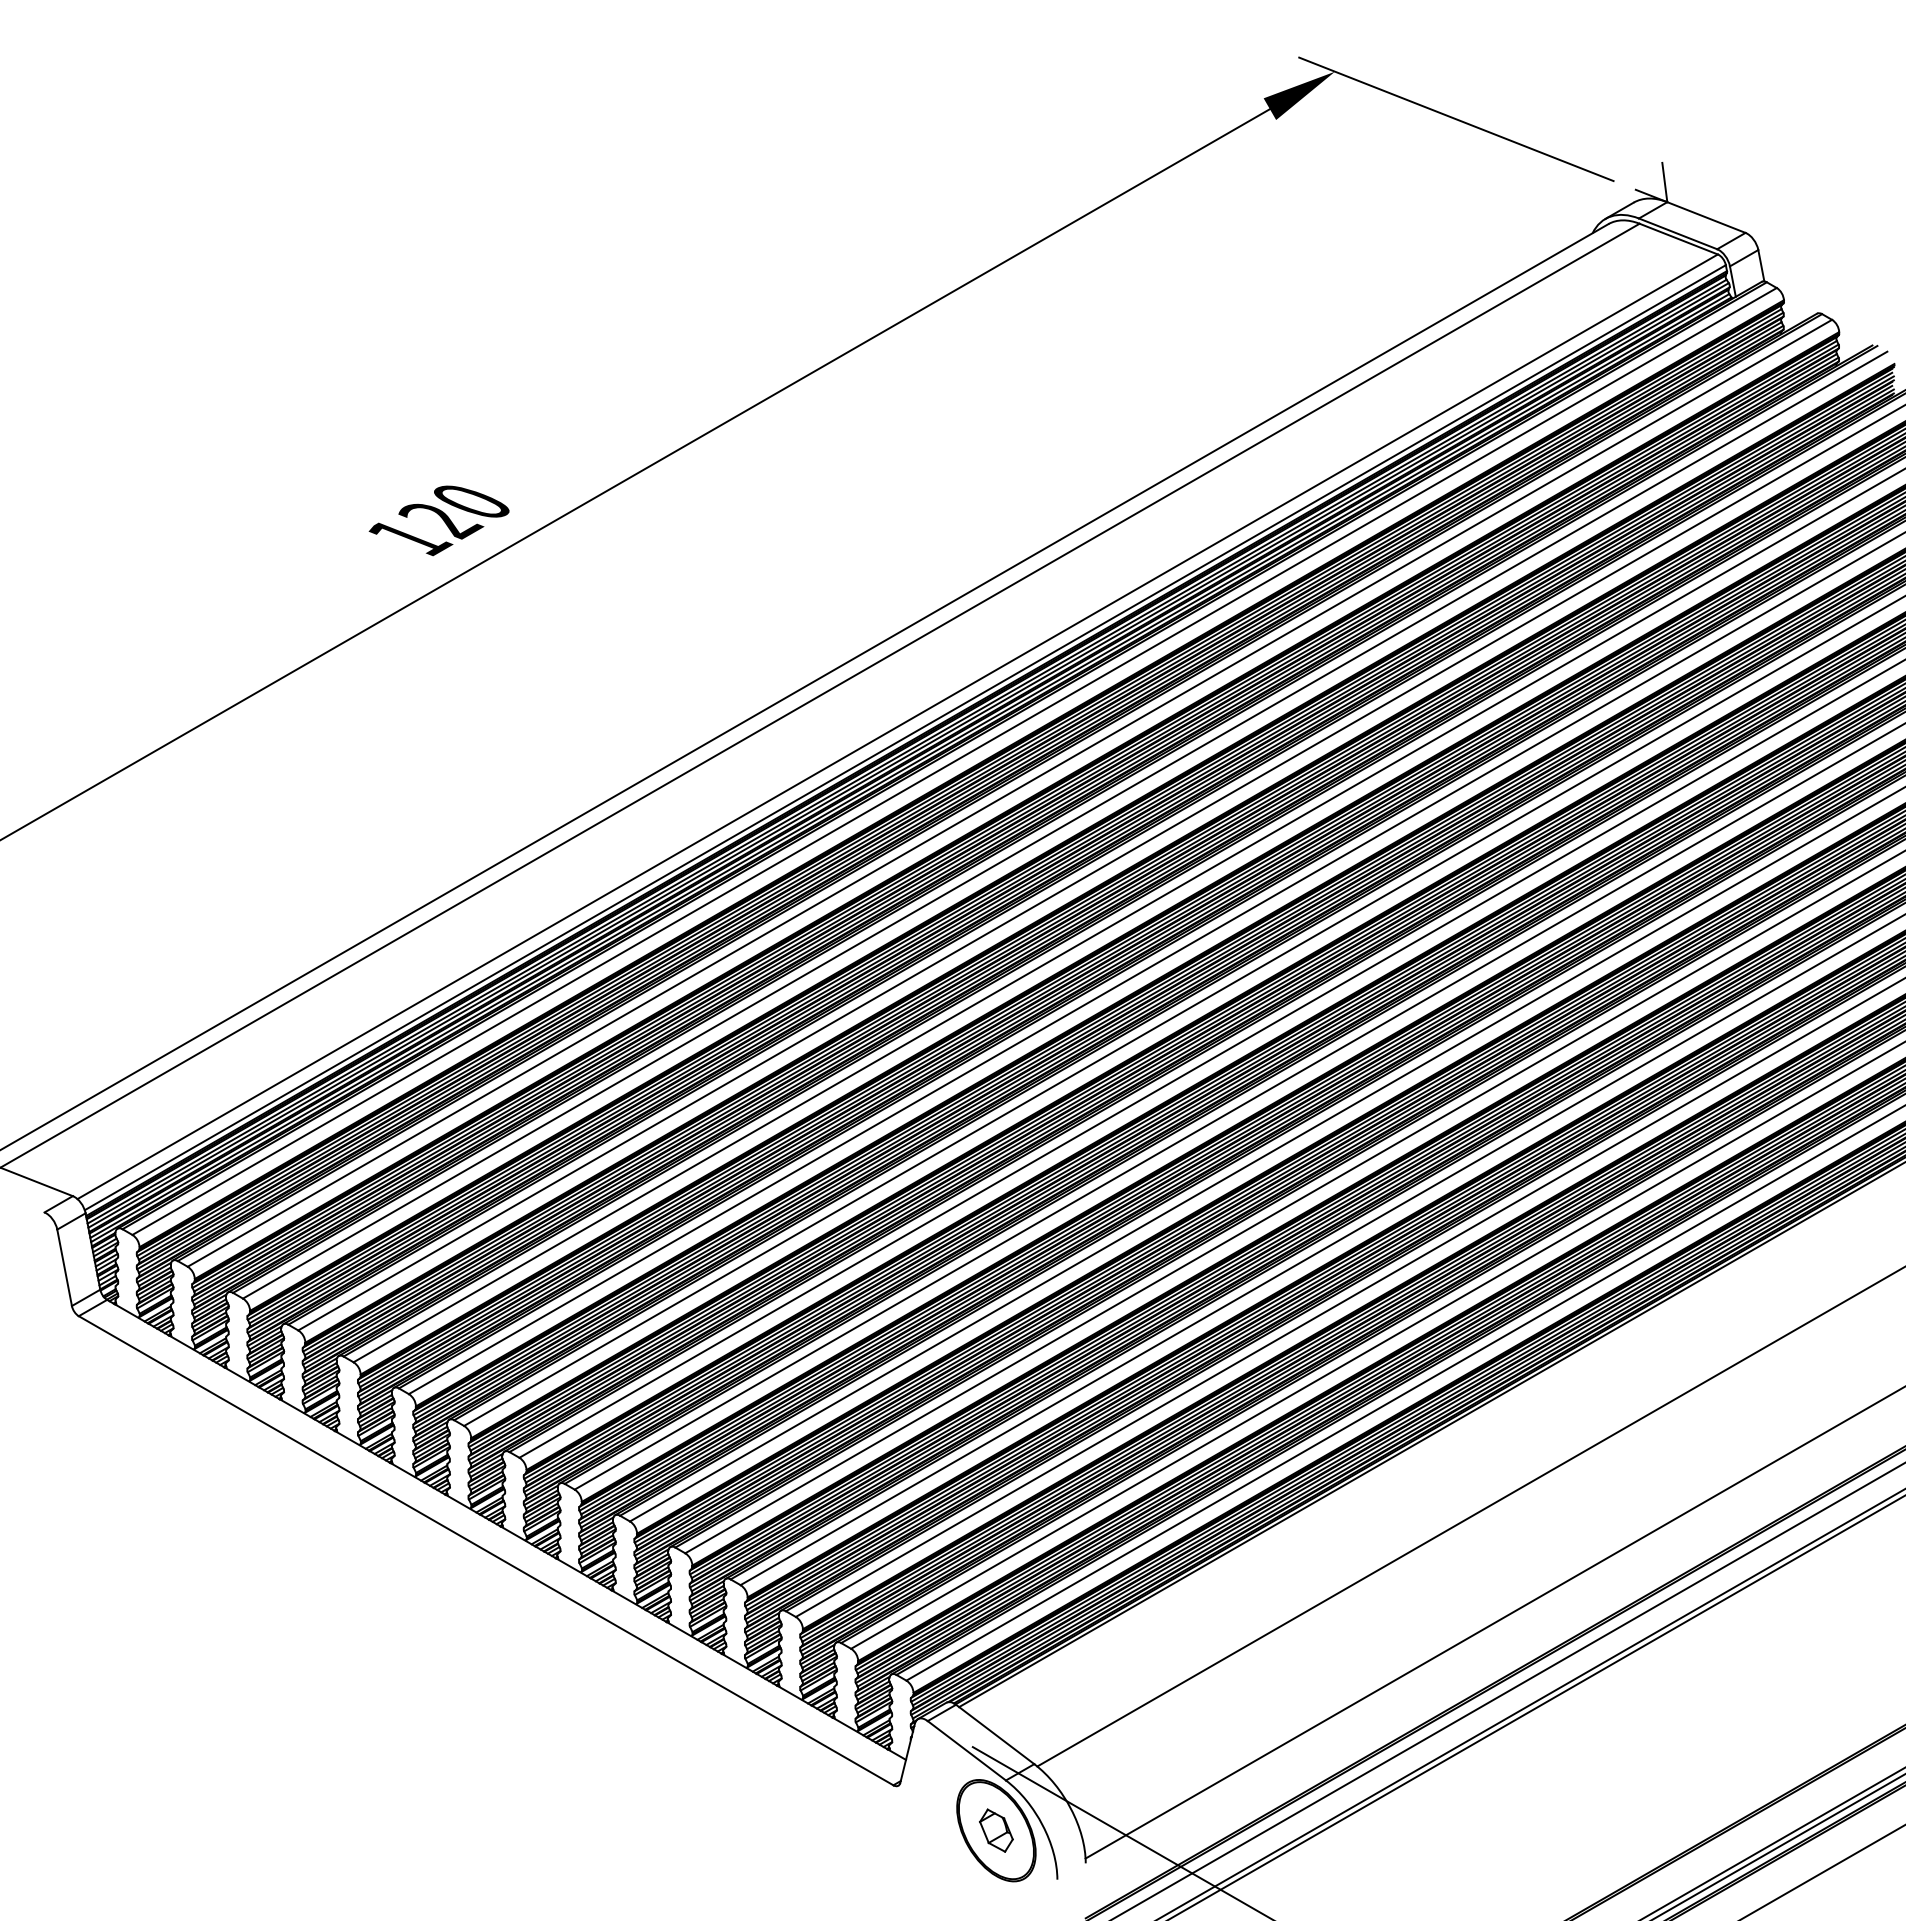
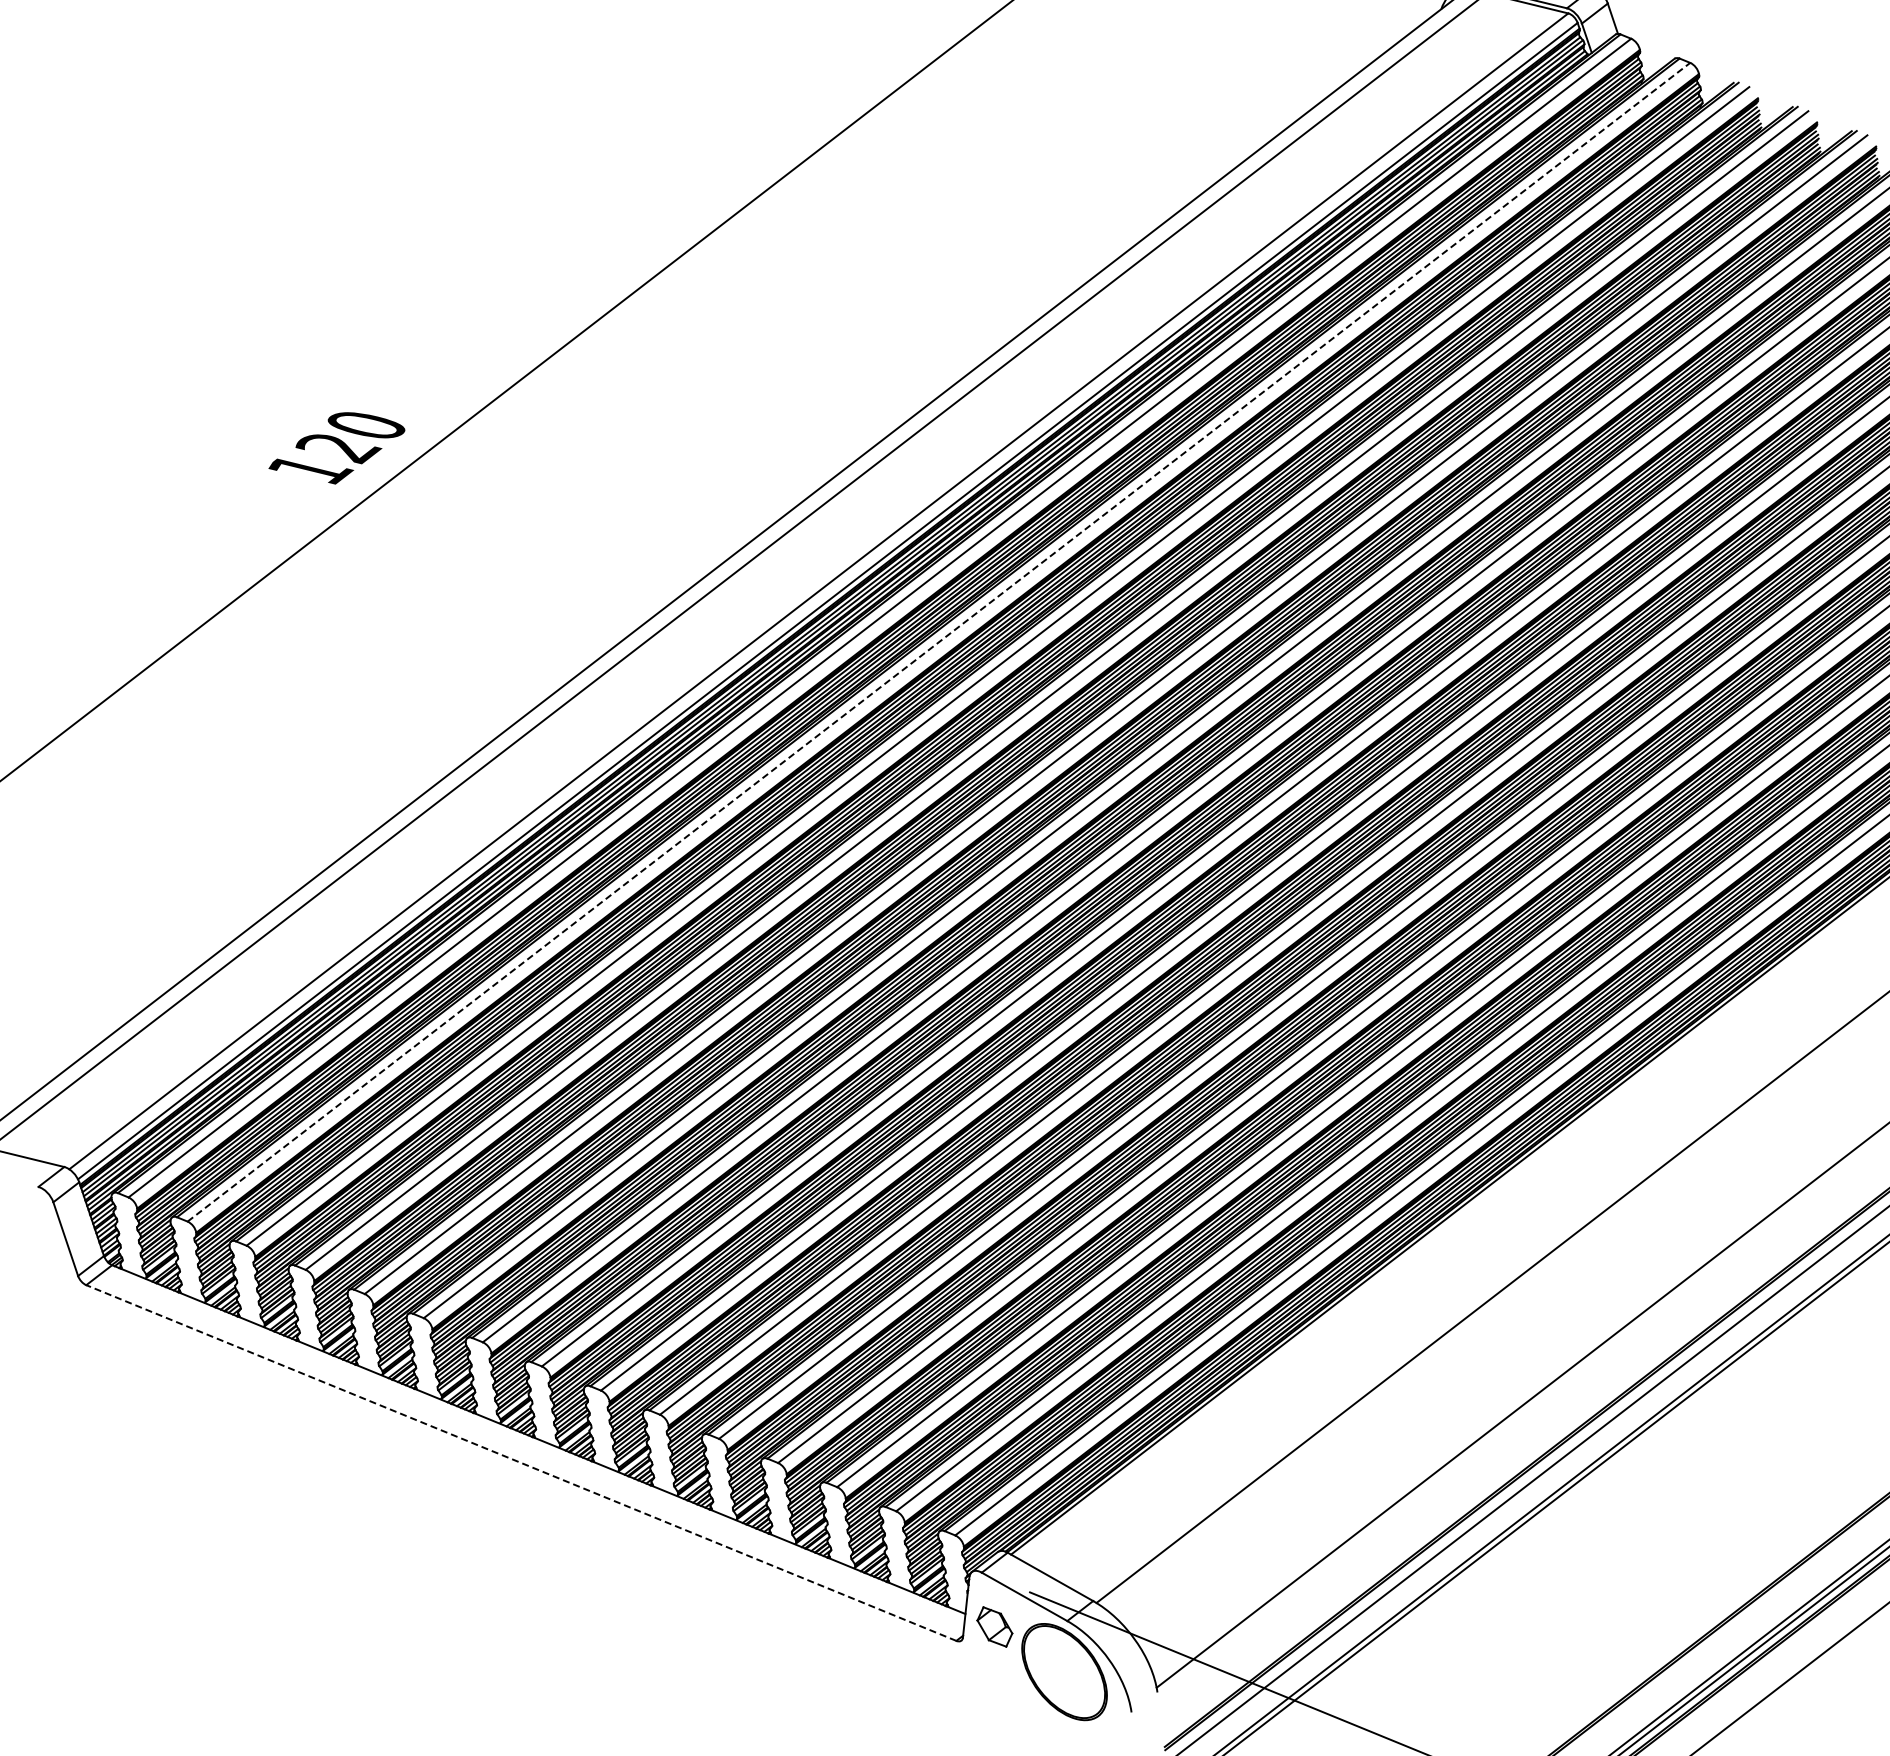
line: (1009, 793) -> (938, 642), solid -> dashed
line: (485, 1550) -> (520, 1462), solid -> dashed
part: (996, 1830) -> (994, 1626), moved

